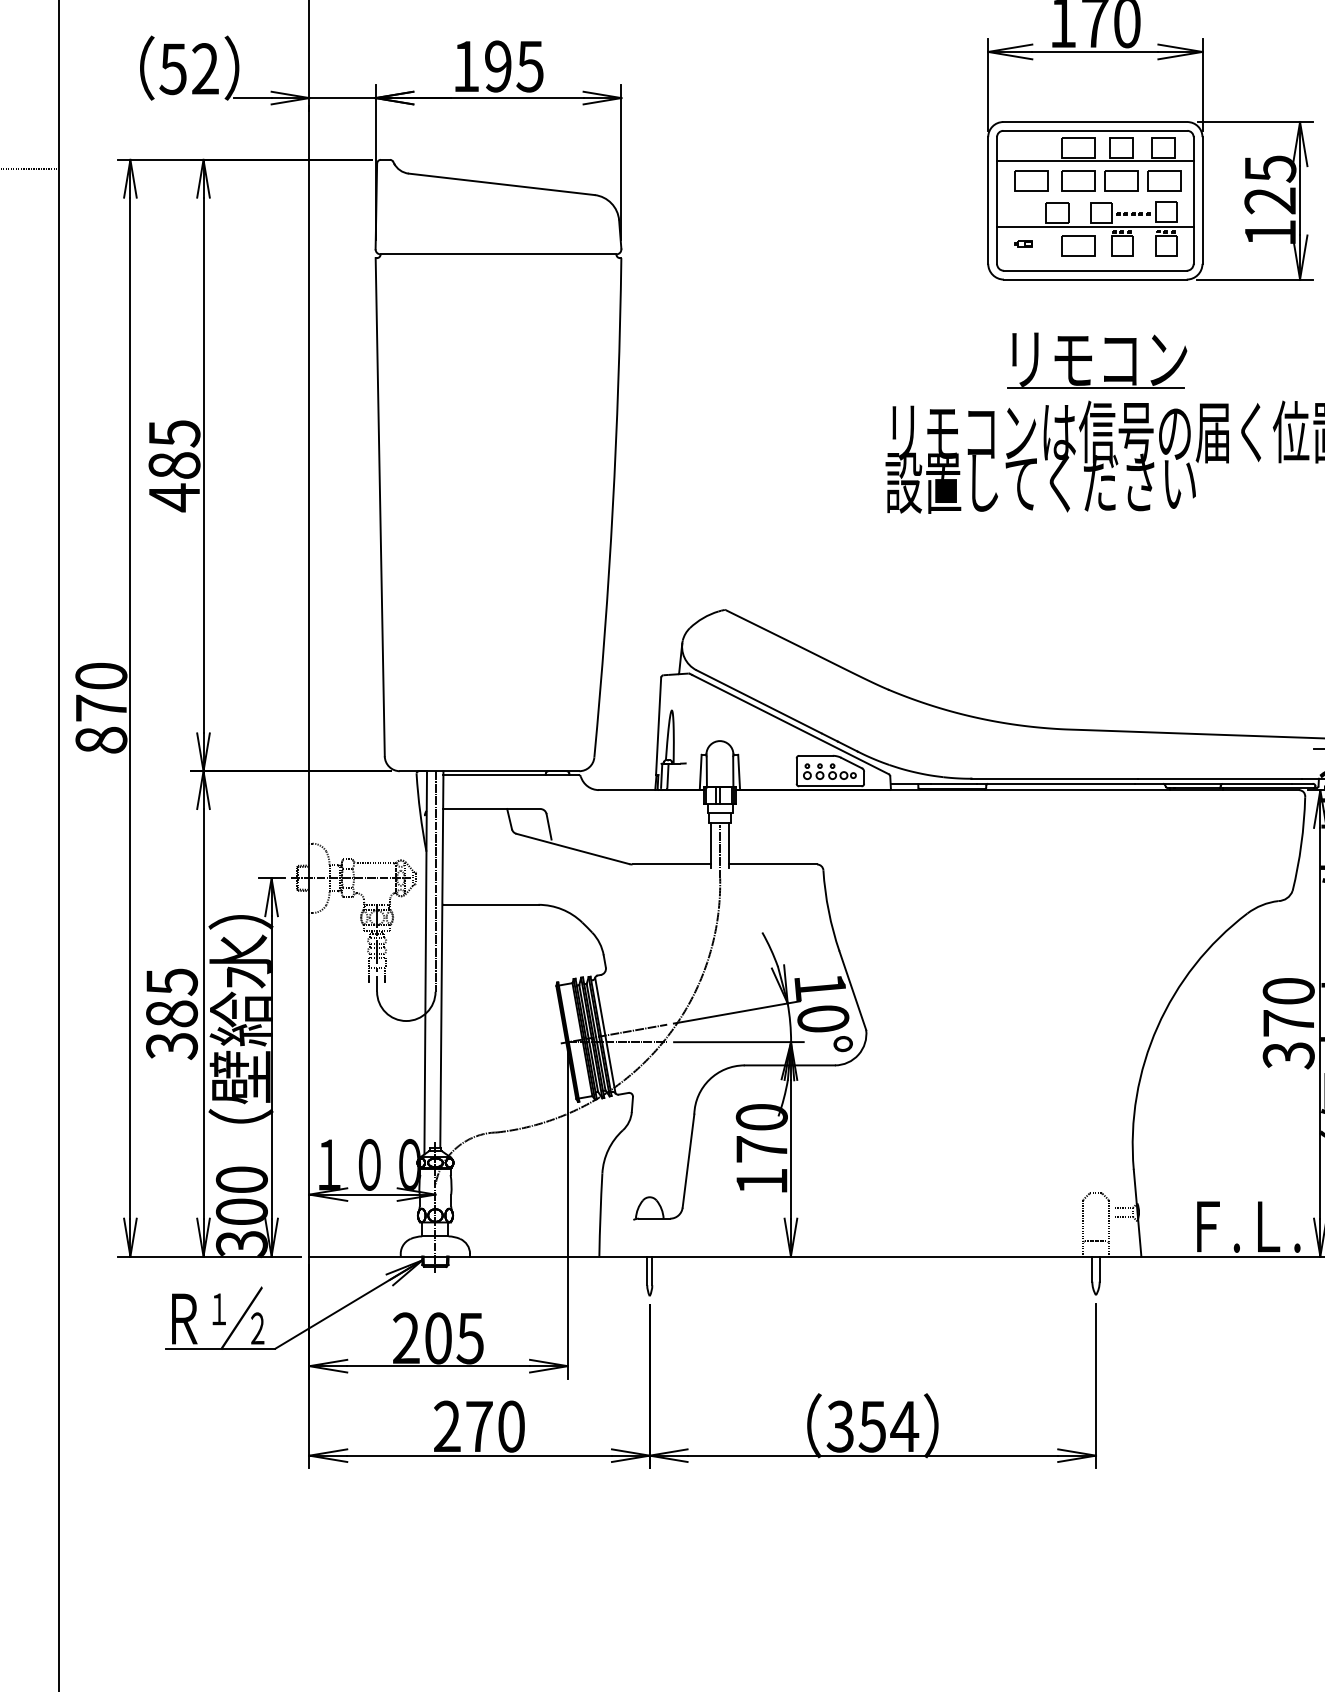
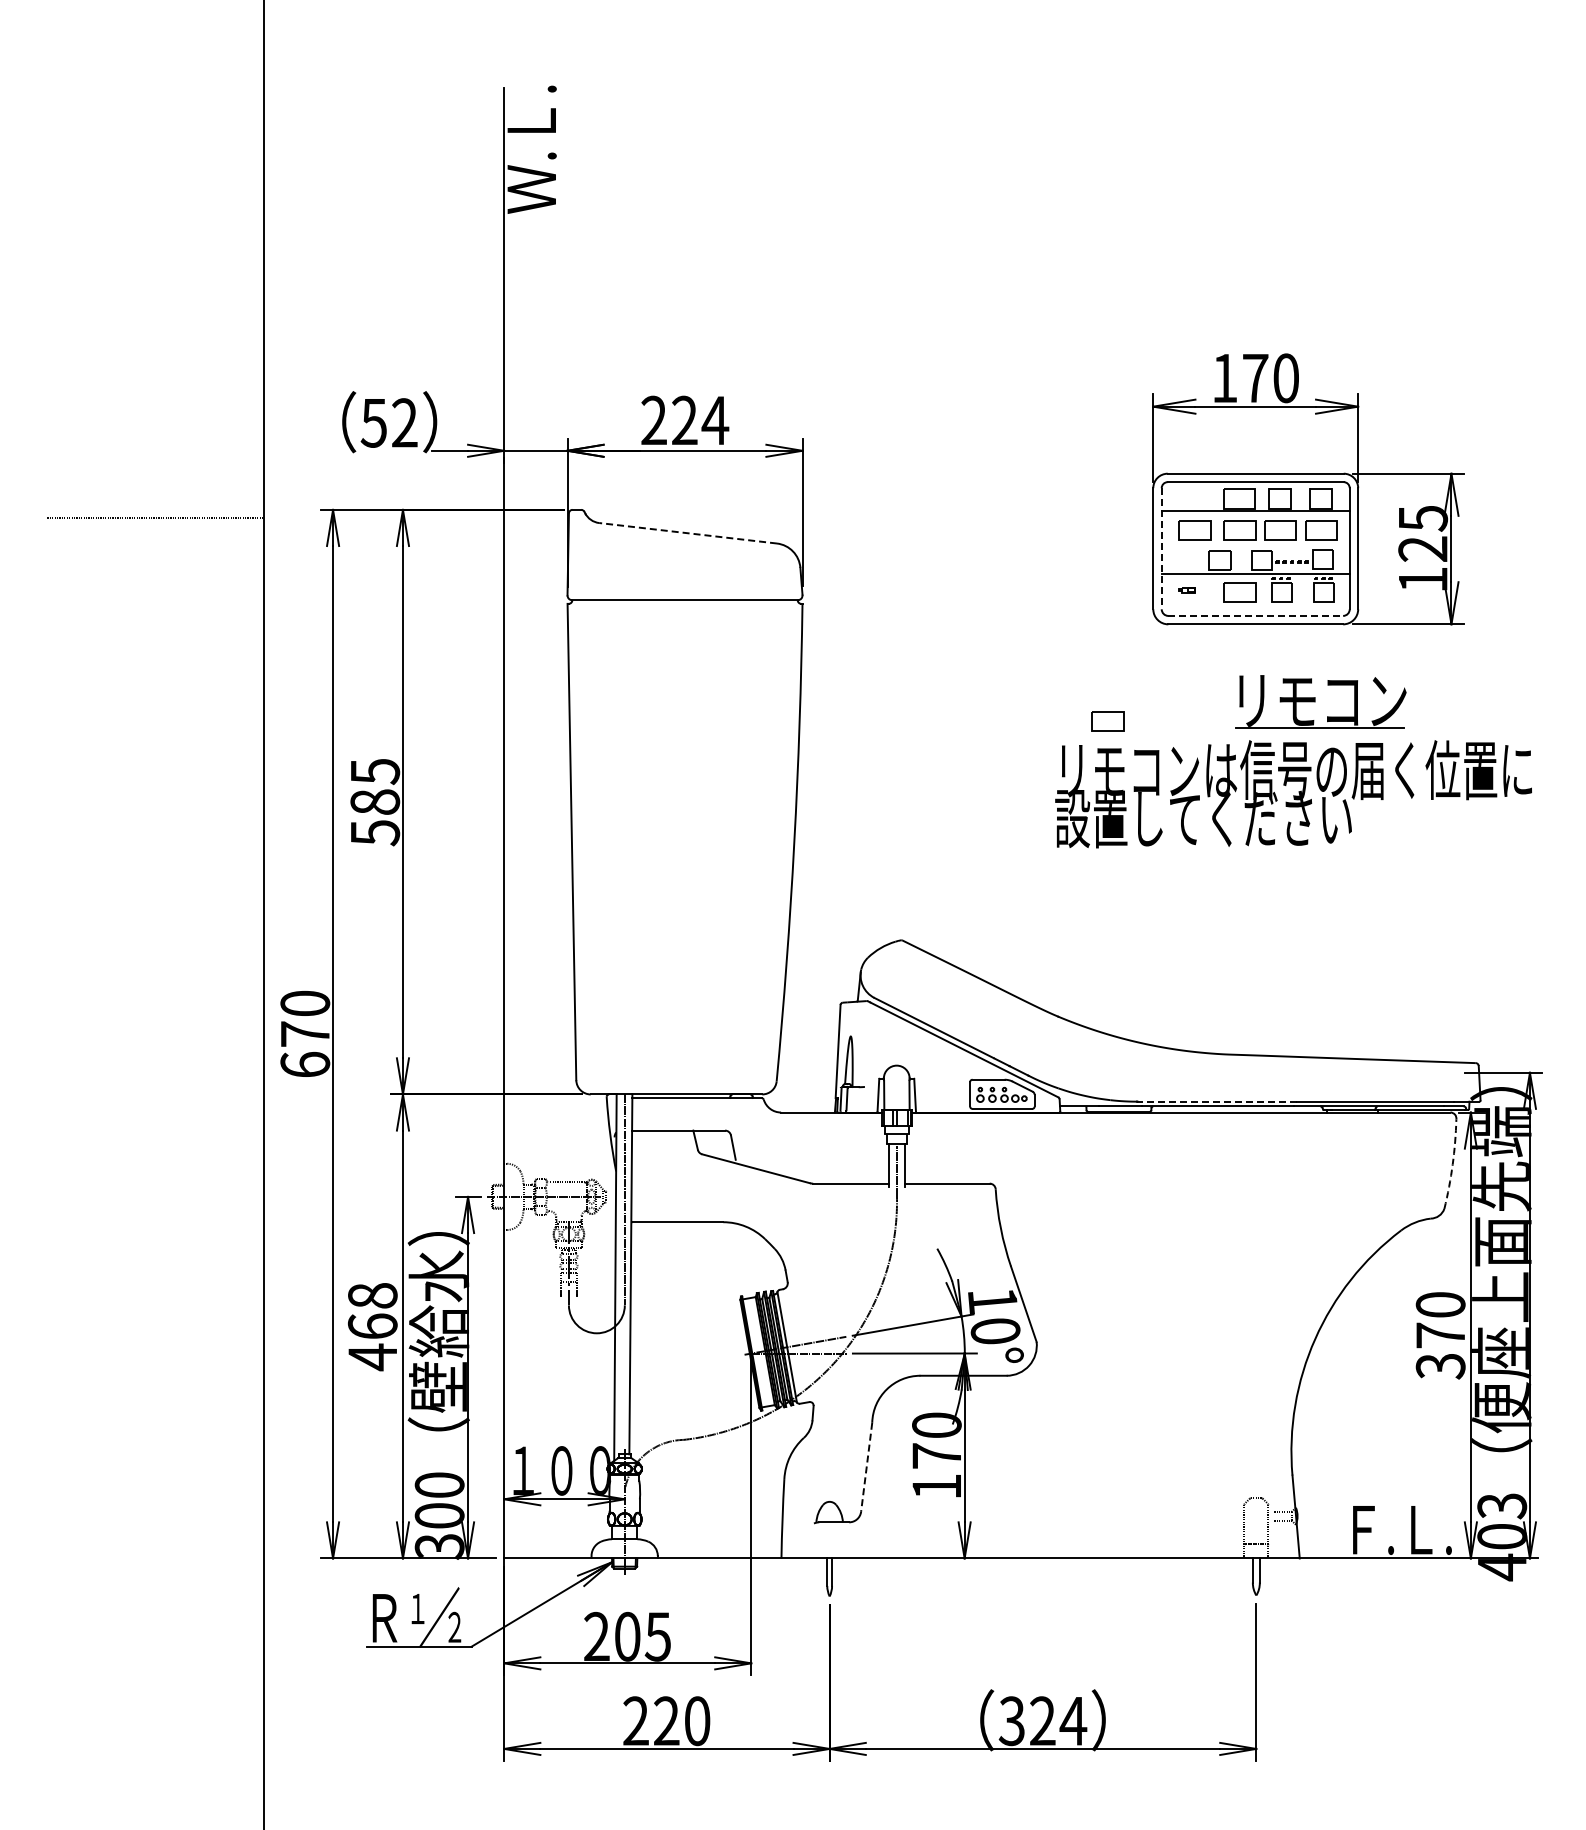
text: (498, 66) -> (685, 420), 195 -> 224
line: (501, 184) -> (687, 533), solid -> dashed
line: (996, 200) -> (1161, 548), solid -> dashed
line: (1096, 270) -> (1256, 615), solid -> dashed
part: (1097, 360) -> (1320, 701), moved
part: (940, 381) -> (1107, 721), added
text: (174, 497) -> (375, 832), 485 -> 585
text: (101, 739) -> (305, 1064), 870 -> 670
line: (1054, 778) -> (1216, 1101), solid -> dashed
arc: (1301, 844) -> (1452, 1164), solid -> dashed
text: (171, 1014) -> (372, 1327), 385 -> 468
line: (688, 1161) -> (866, 1467), solid -> dashed
text: (479, 1425) -> (666, 1720), 270 -> 220
text: (872, 1426) -> (1042, 1721), 354 -> 324

